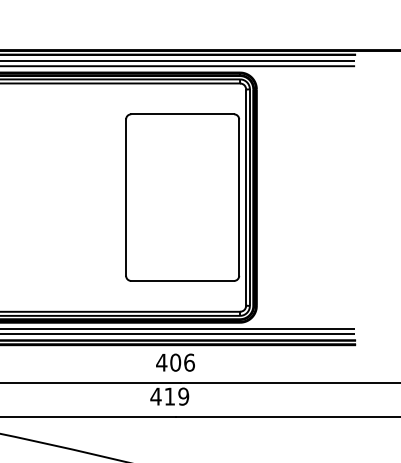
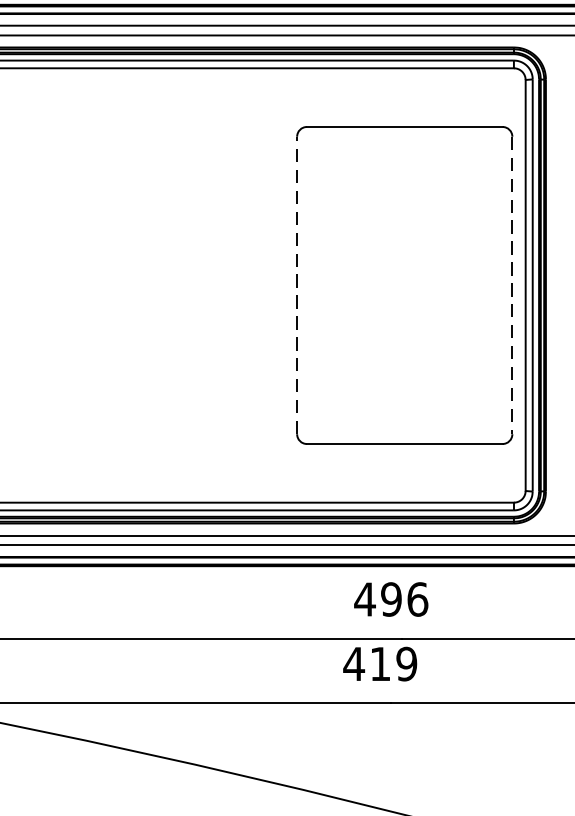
line: (126, 197) -> (297, 285), solid -> dashed
line: (239, 198) -> (512, 287), solid -> dashed
text: (175, 362) -> (391, 599), 406 -> 496

